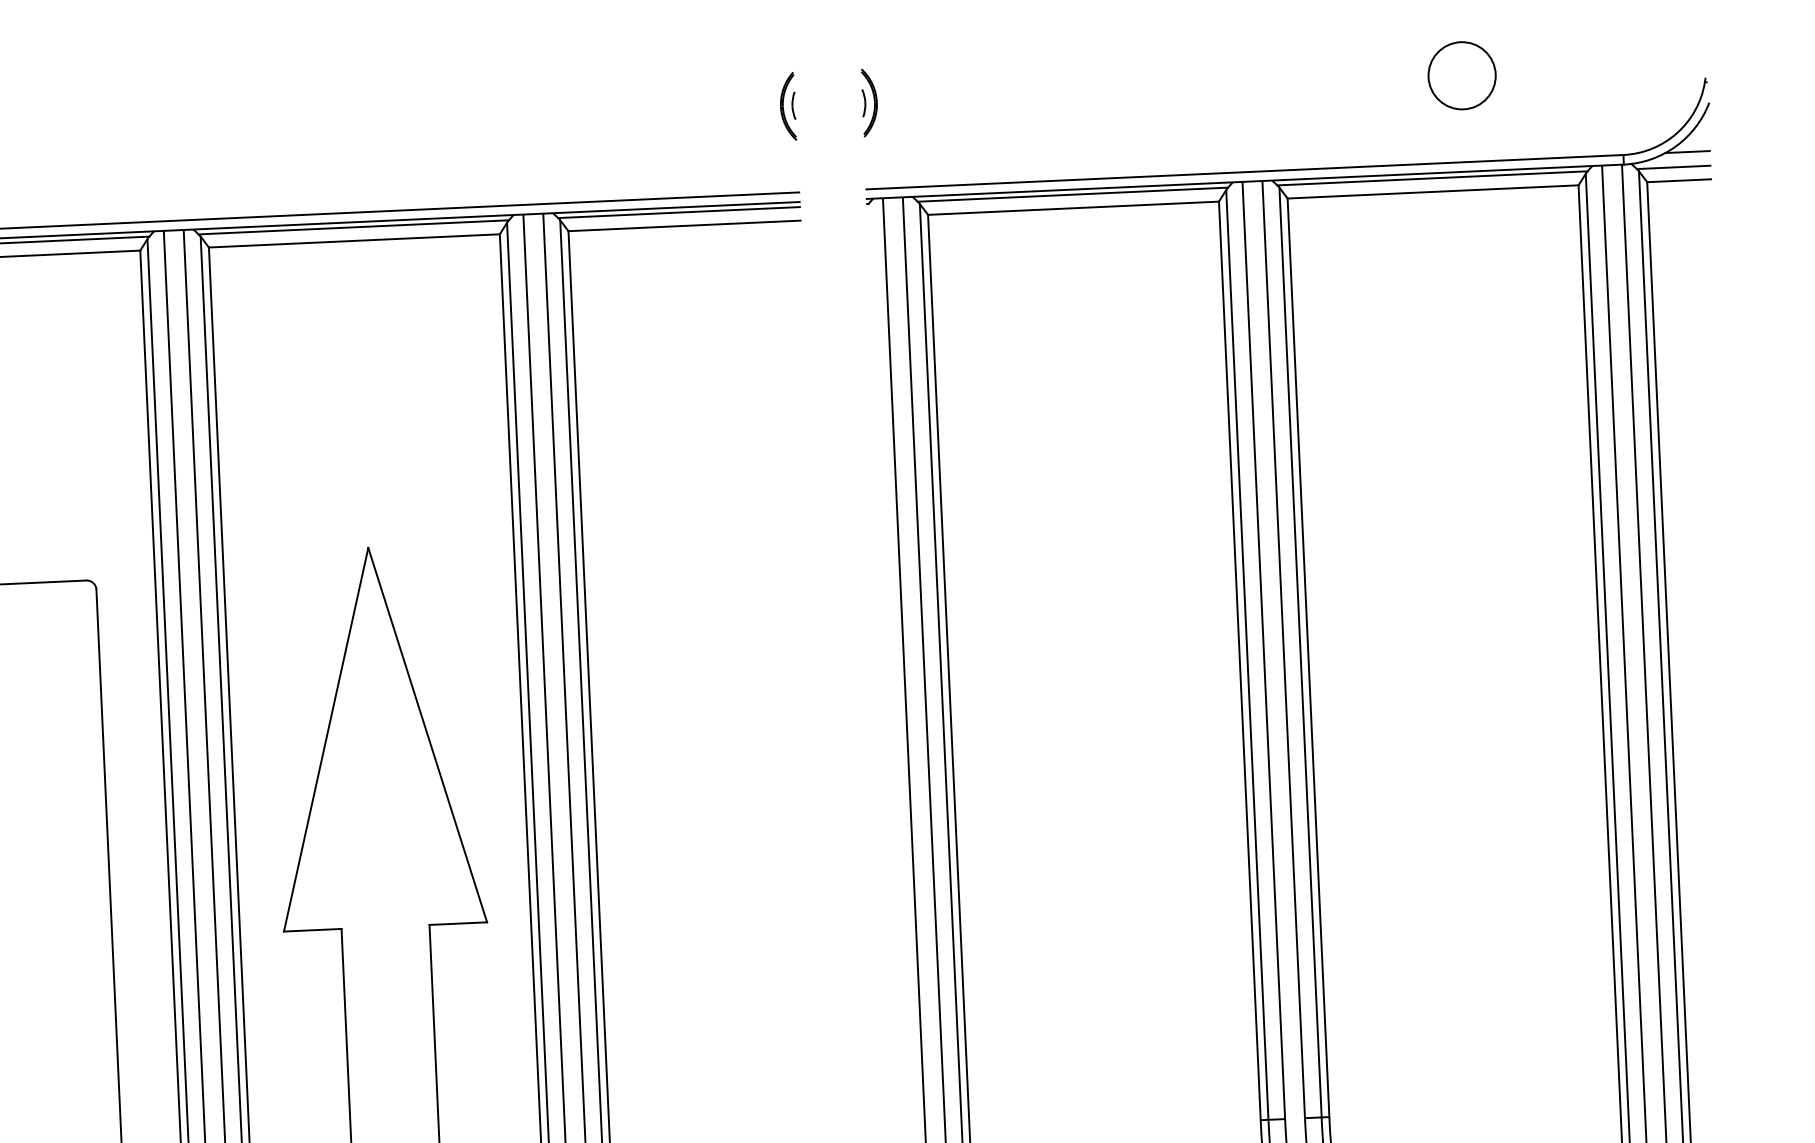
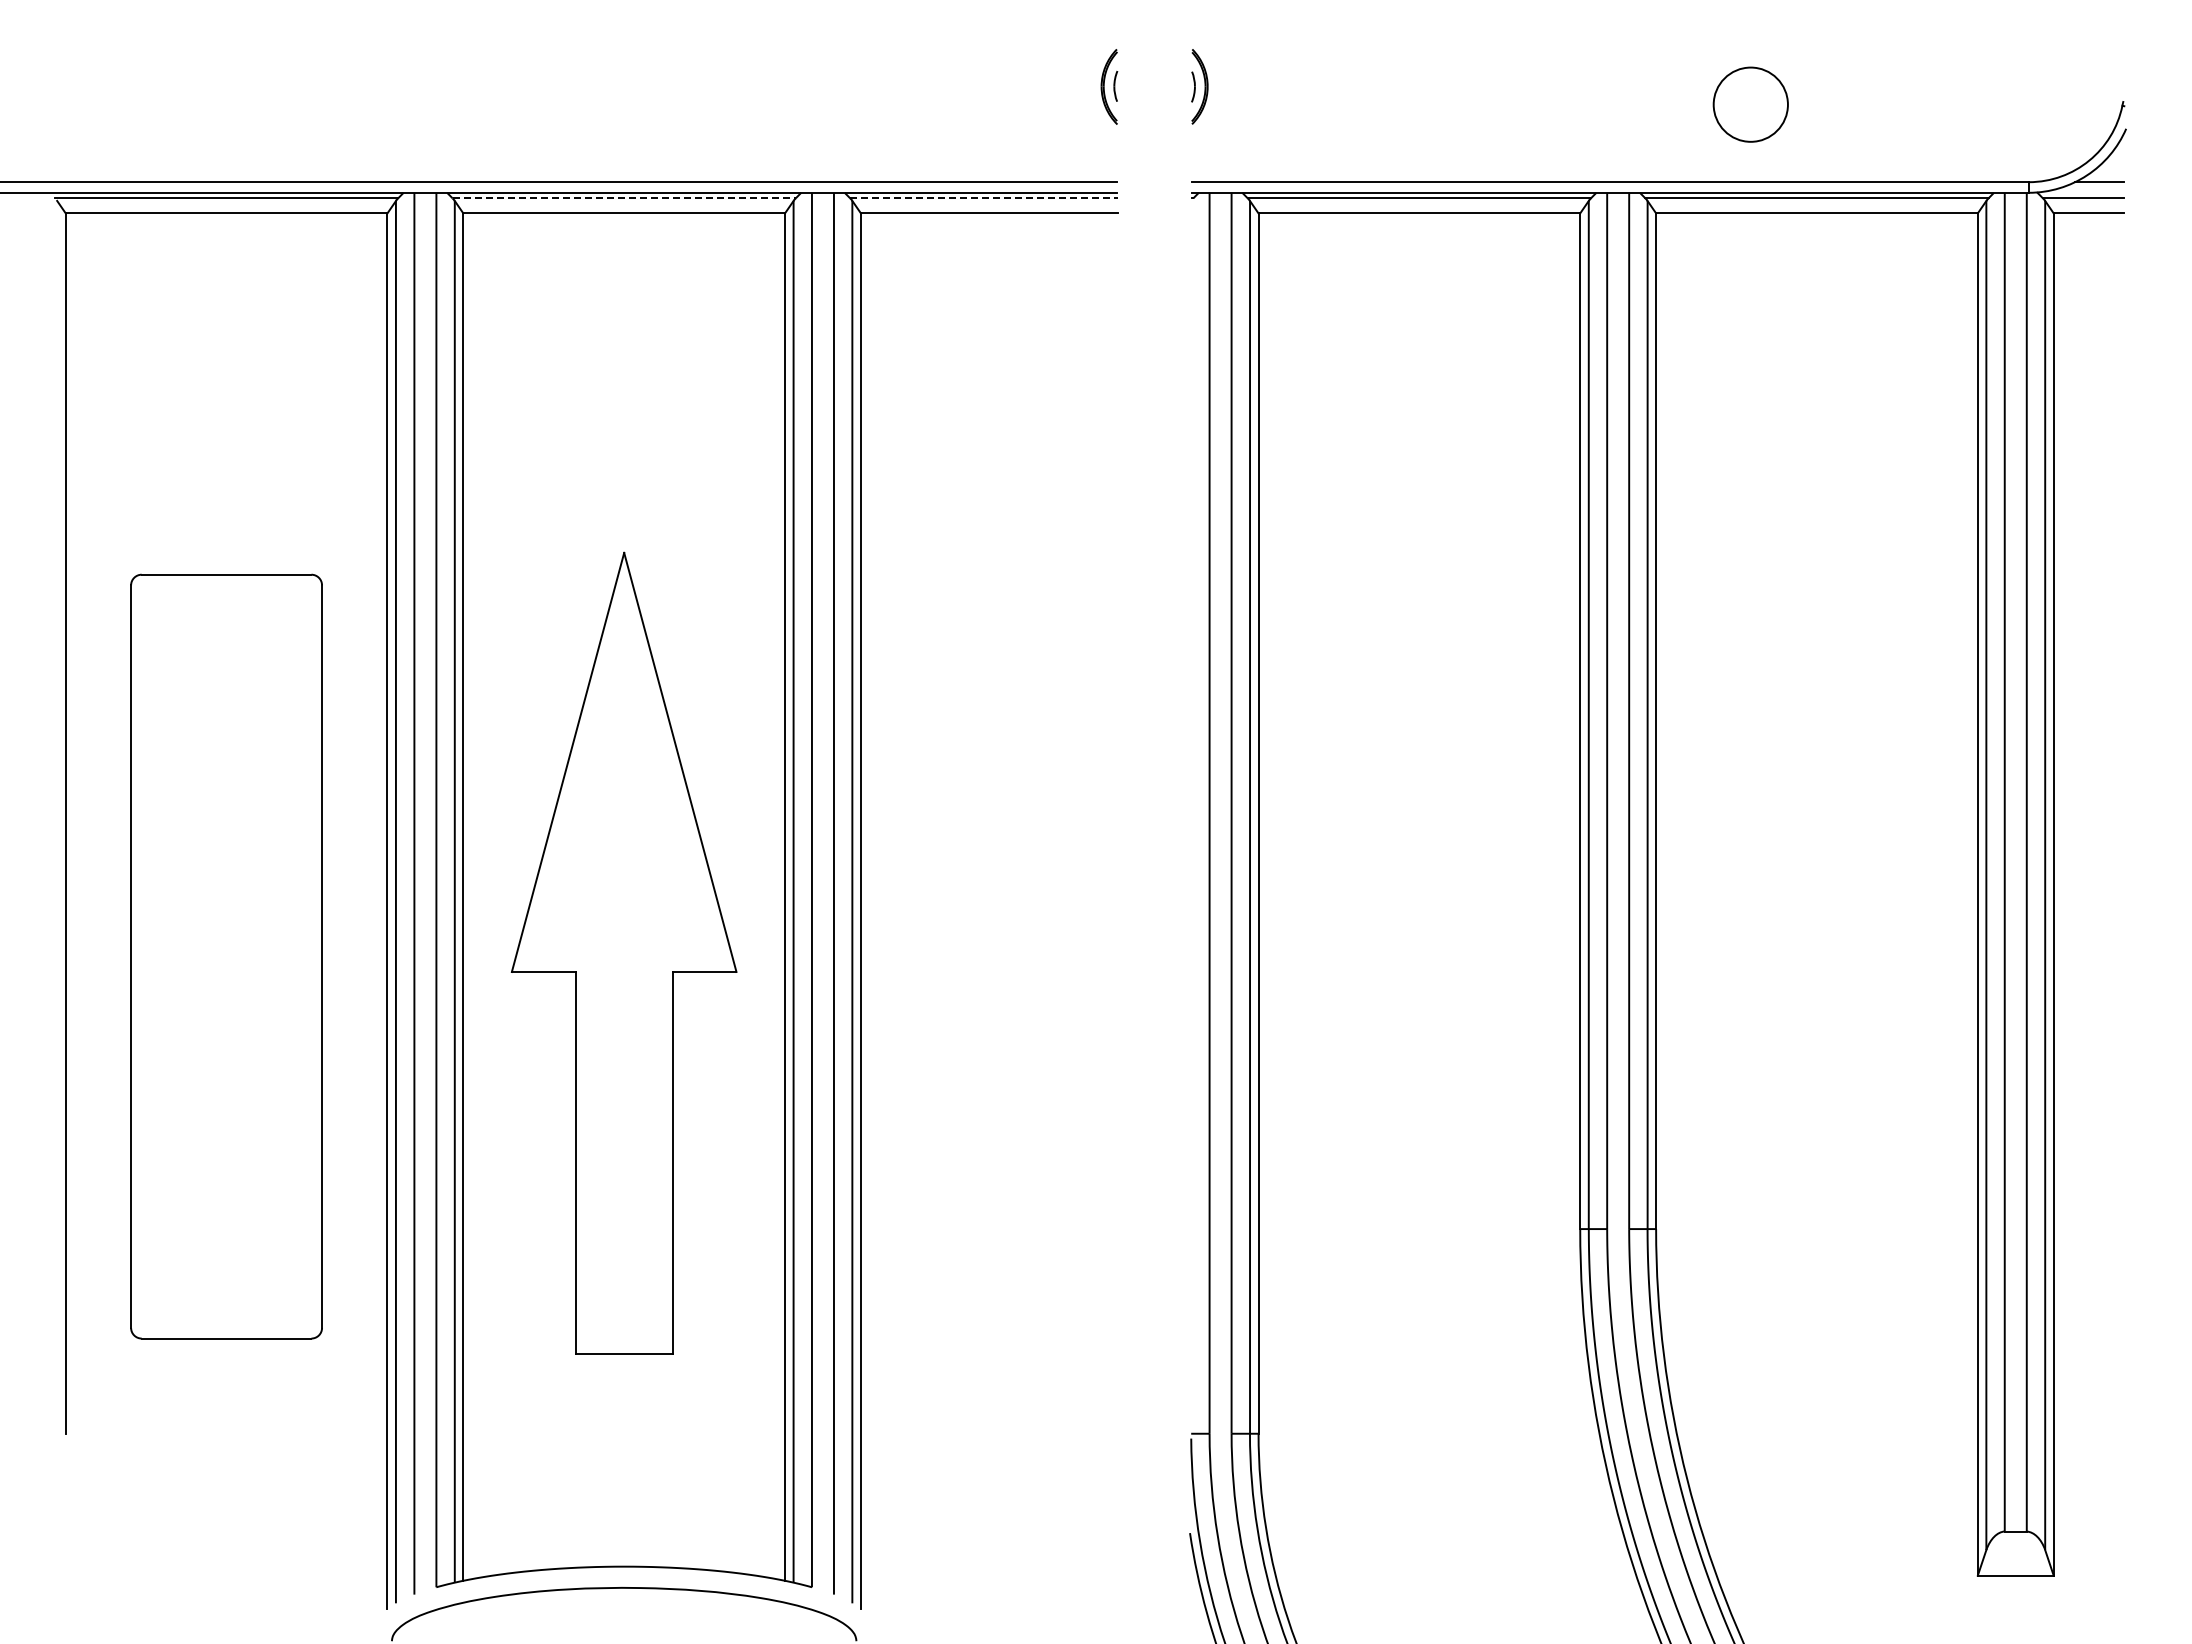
circle: (1461, 75) -> (1750, 104), moved
line: (678, 212) -> (983, 198), solid -> dashed
line: (354, 227) -> (624, 198), solid -> dashed

